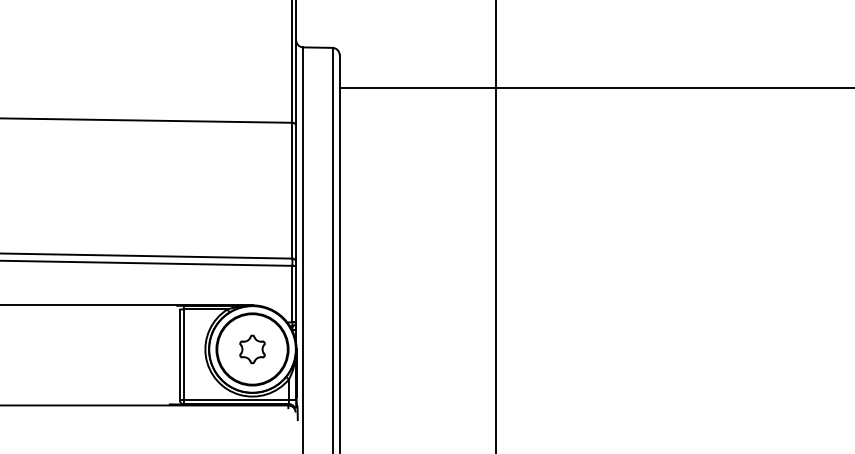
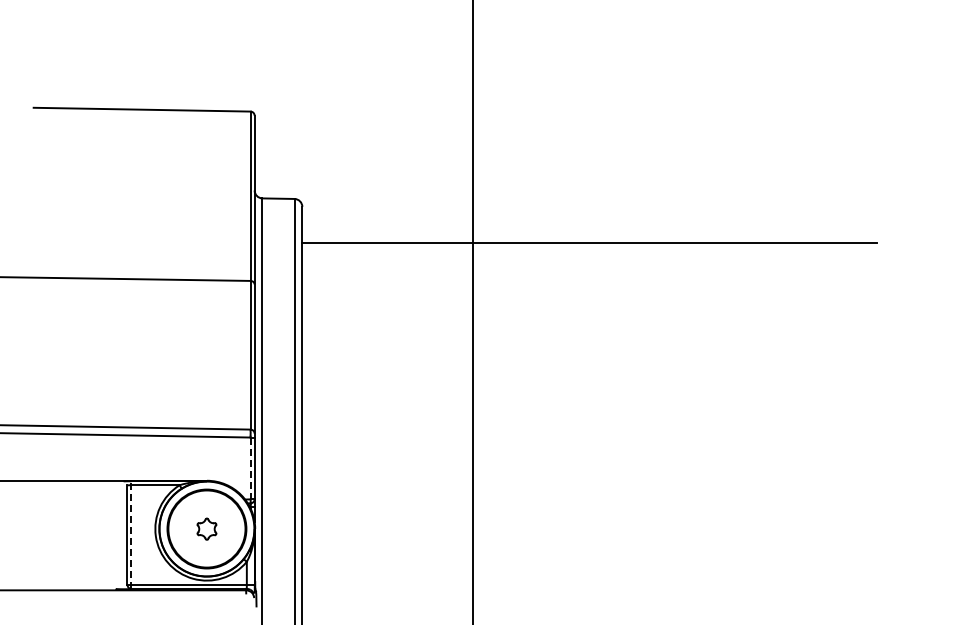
line: (292, 294) -> (250, 468), solid -> dashed
part: (252, 349) -> (206, 529), size x0.7
line: (183, 355) -> (131, 535), solid -> dashed

